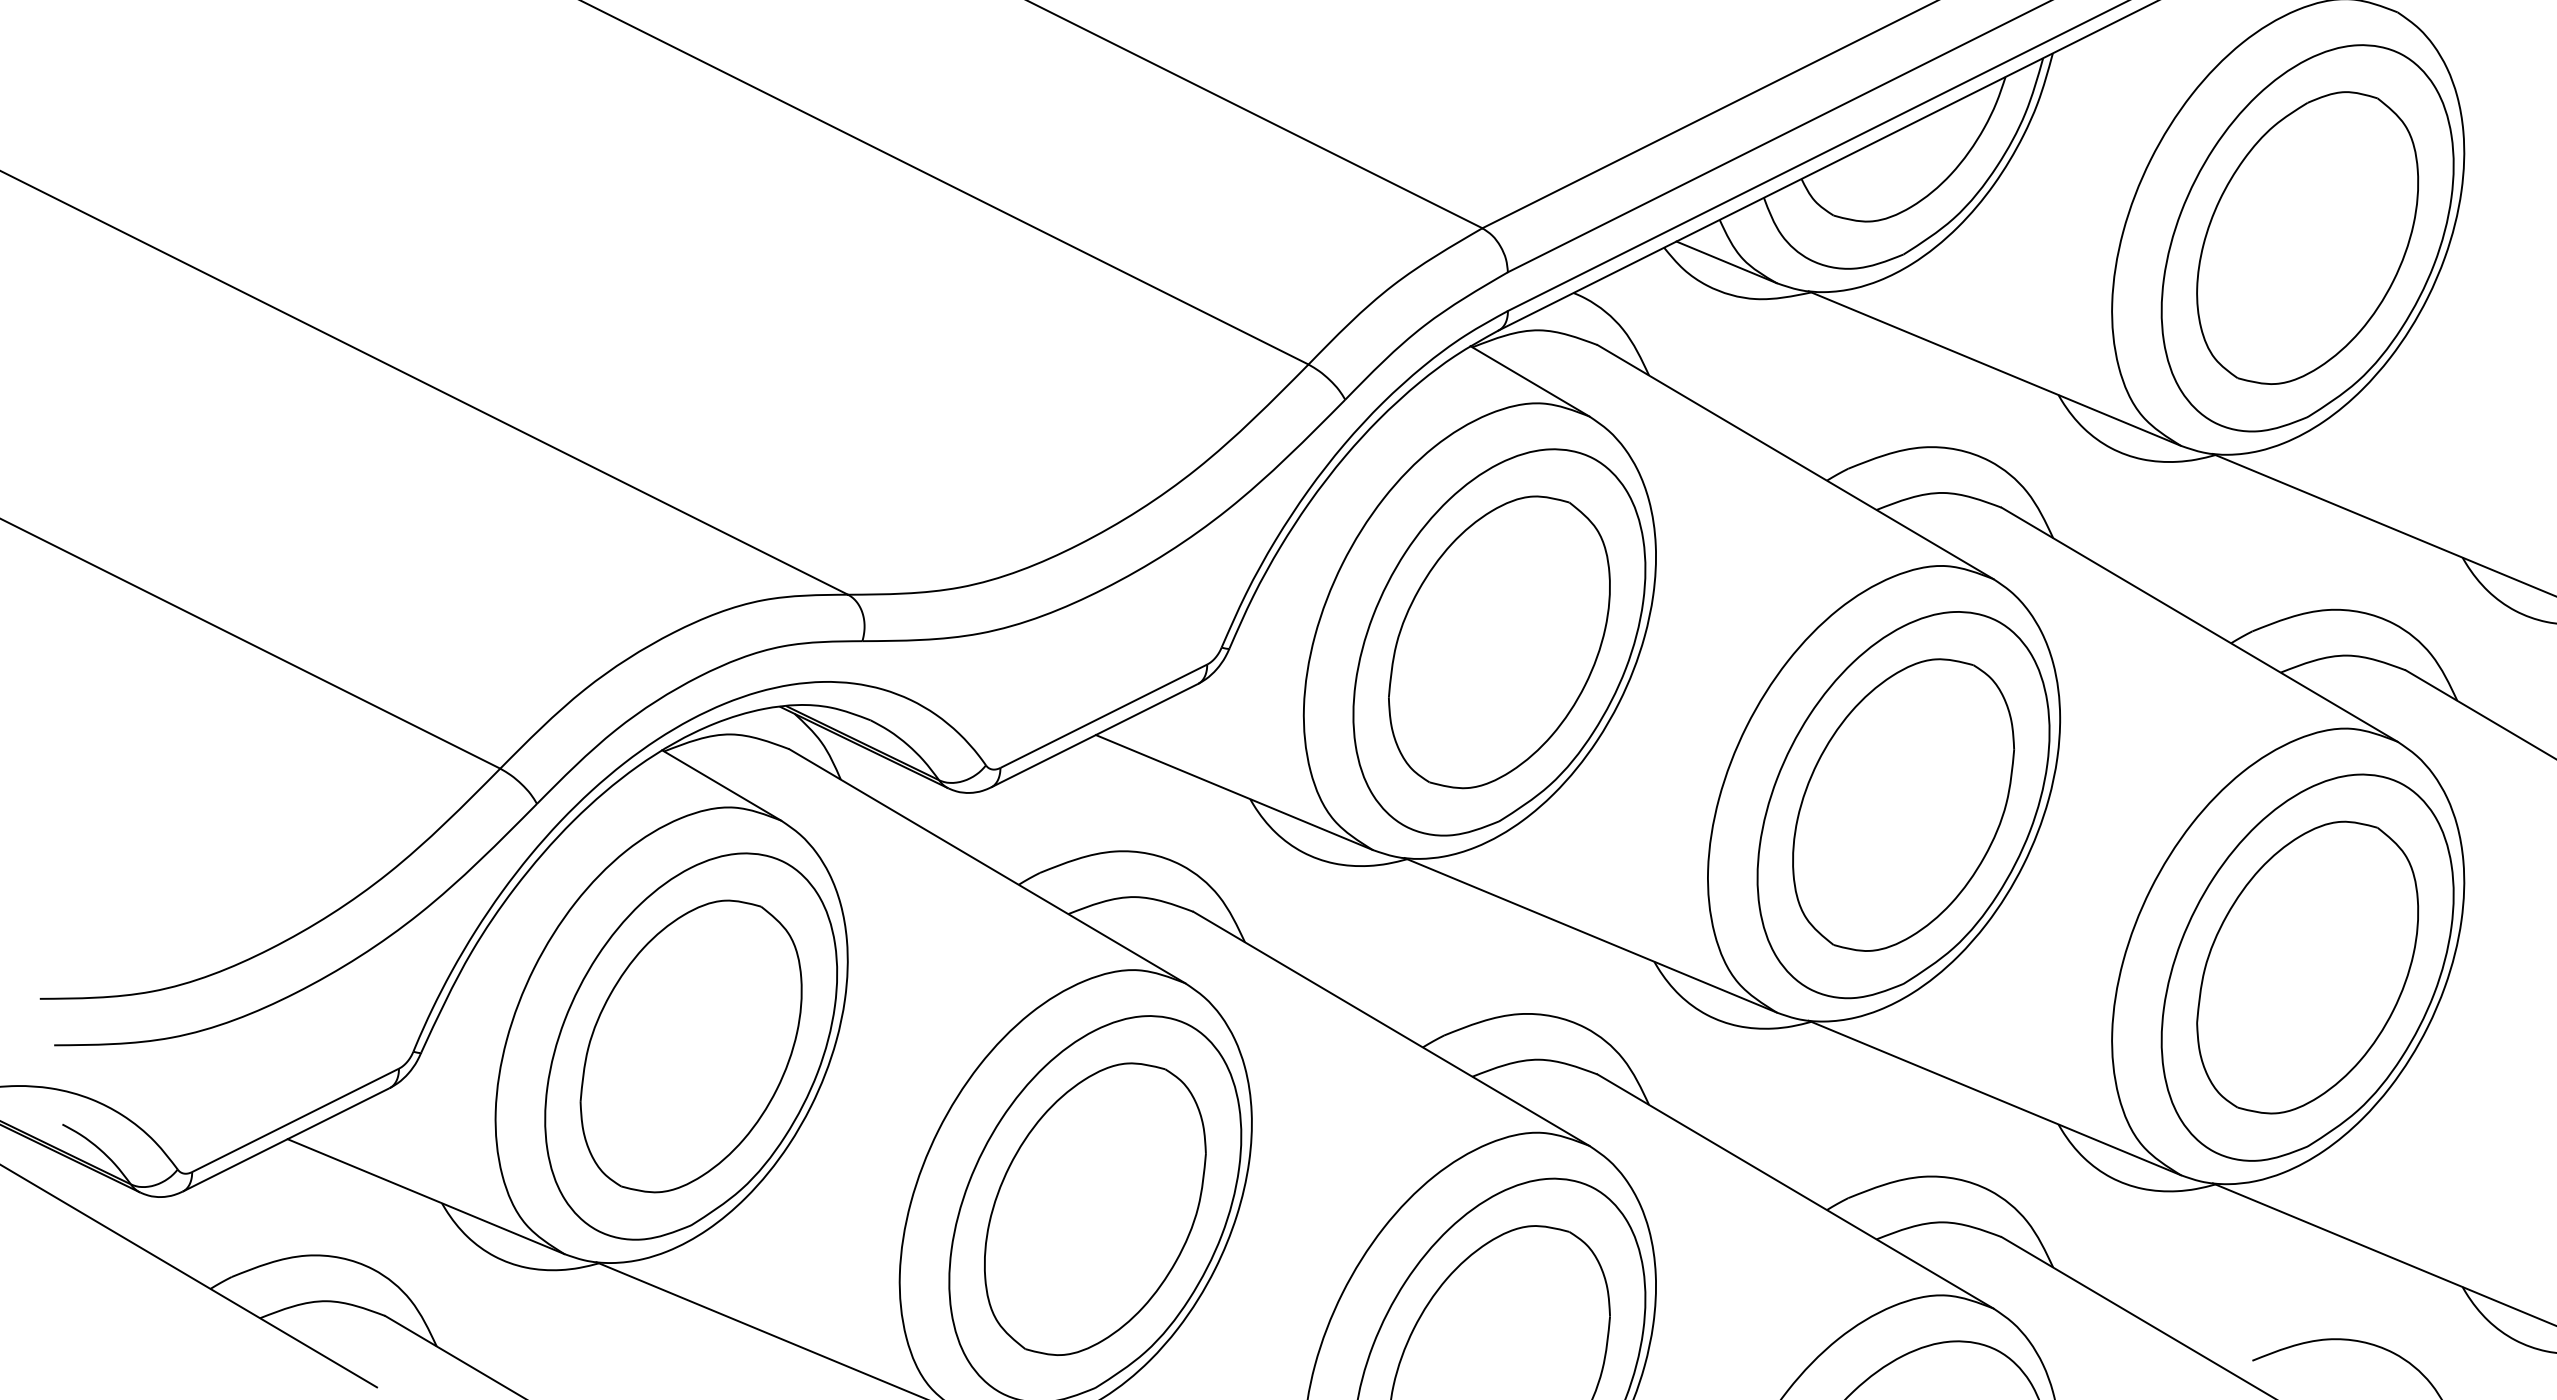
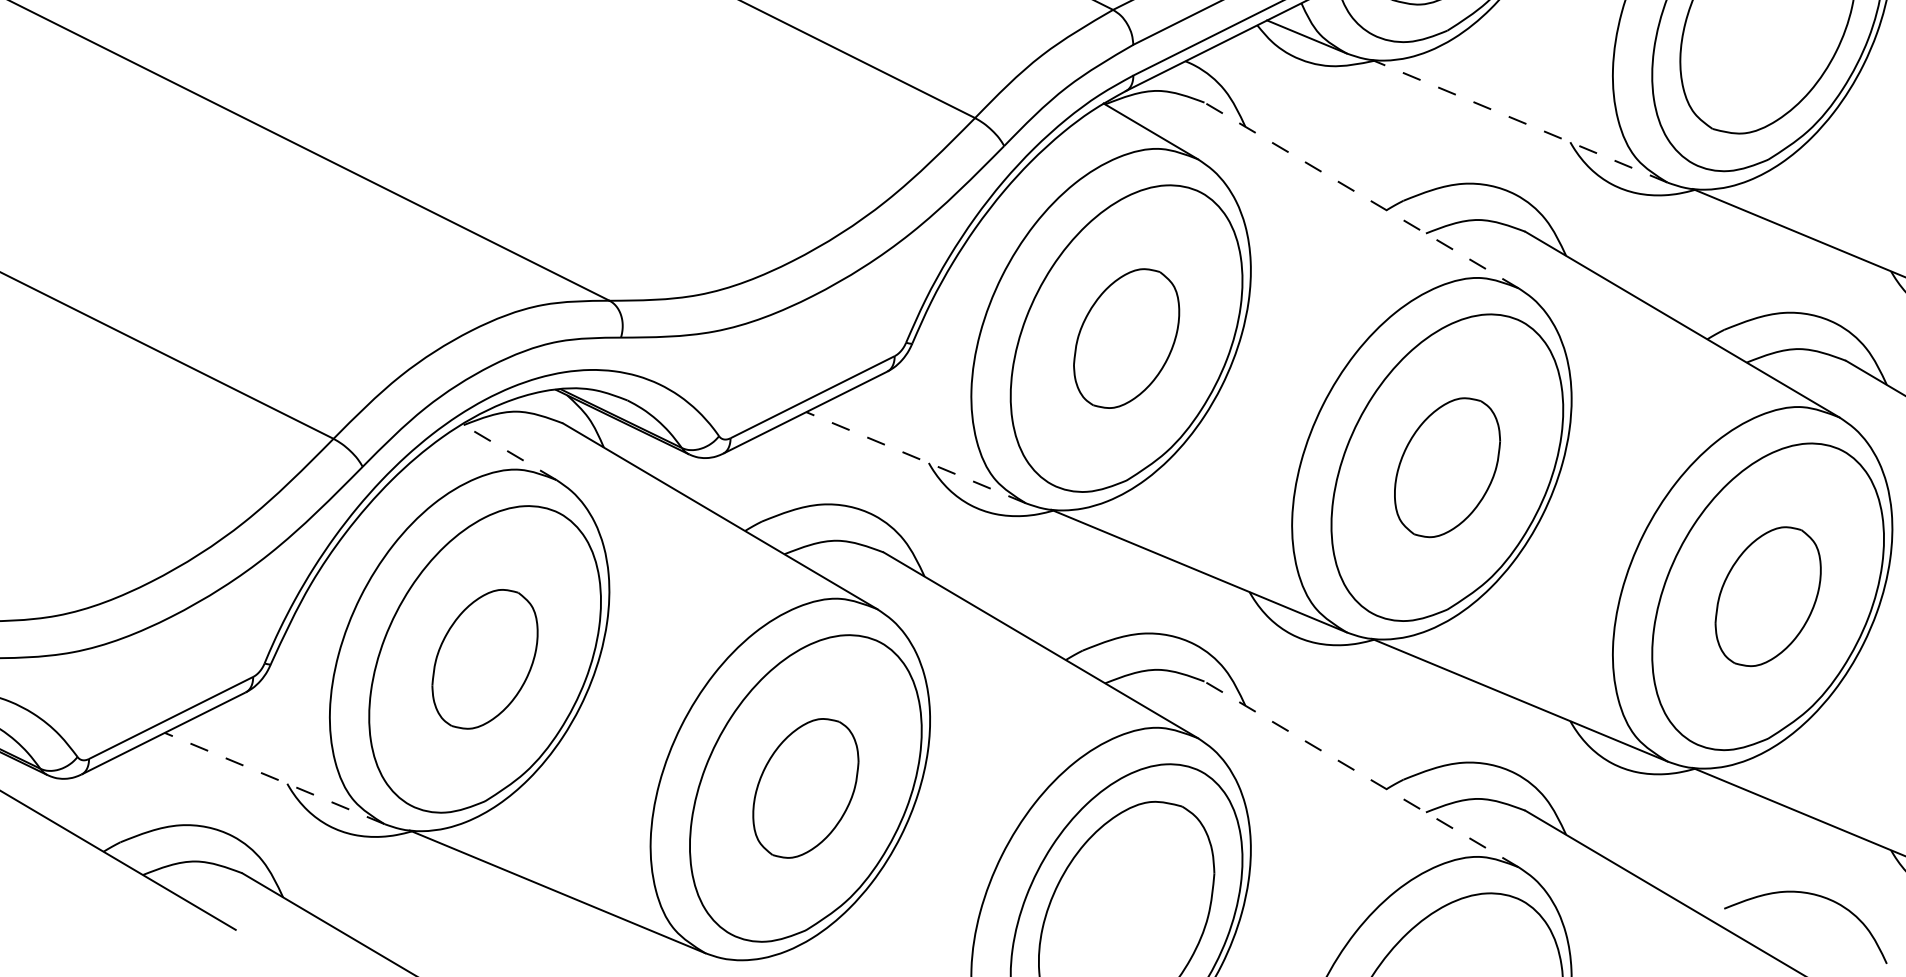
line: (1994, 368) -> (1519, 121), solid -> dashed
line: (1795, 461) -> (1361, 195), solid -> dashed
part: (1499, 642) -> (1126, 338), size x0.6
line: (721, 785) -> (509, 452), solid -> dashed
line: (1234, 792) -> (916, 457), solid -> dashed
part: (1903, 804) -> (1447, 467), size x0.6
part: (2307, 967) -> (1767, 596), size x0.6
part: (690, 1046) -> (484, 659), size x0.6
line: (1795, 1191) -> (1361, 774), solid -> dashed
line: (426, 1196) -> (275, 778), solid -> dashed
part: (1095, 1208) -> (806, 787), size x0.6

